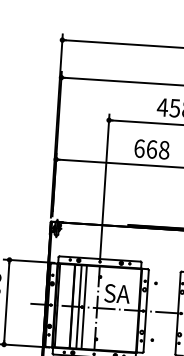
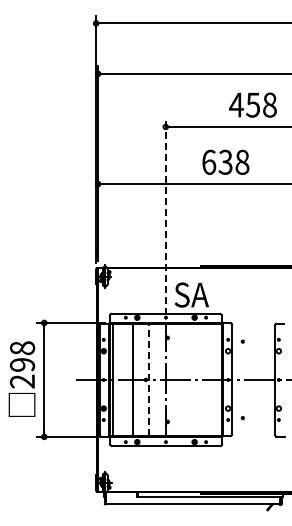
text: (151, 148) -> (225, 161), 668 -> 638
line: (104, 186) -> (165, 216), solid -> dashed
text: (117, 293) -> (191, 294), moved
line: (78, 306) -> (141, 379), removed
line: (84, 306) -> (148, 379), solid -> dashed

